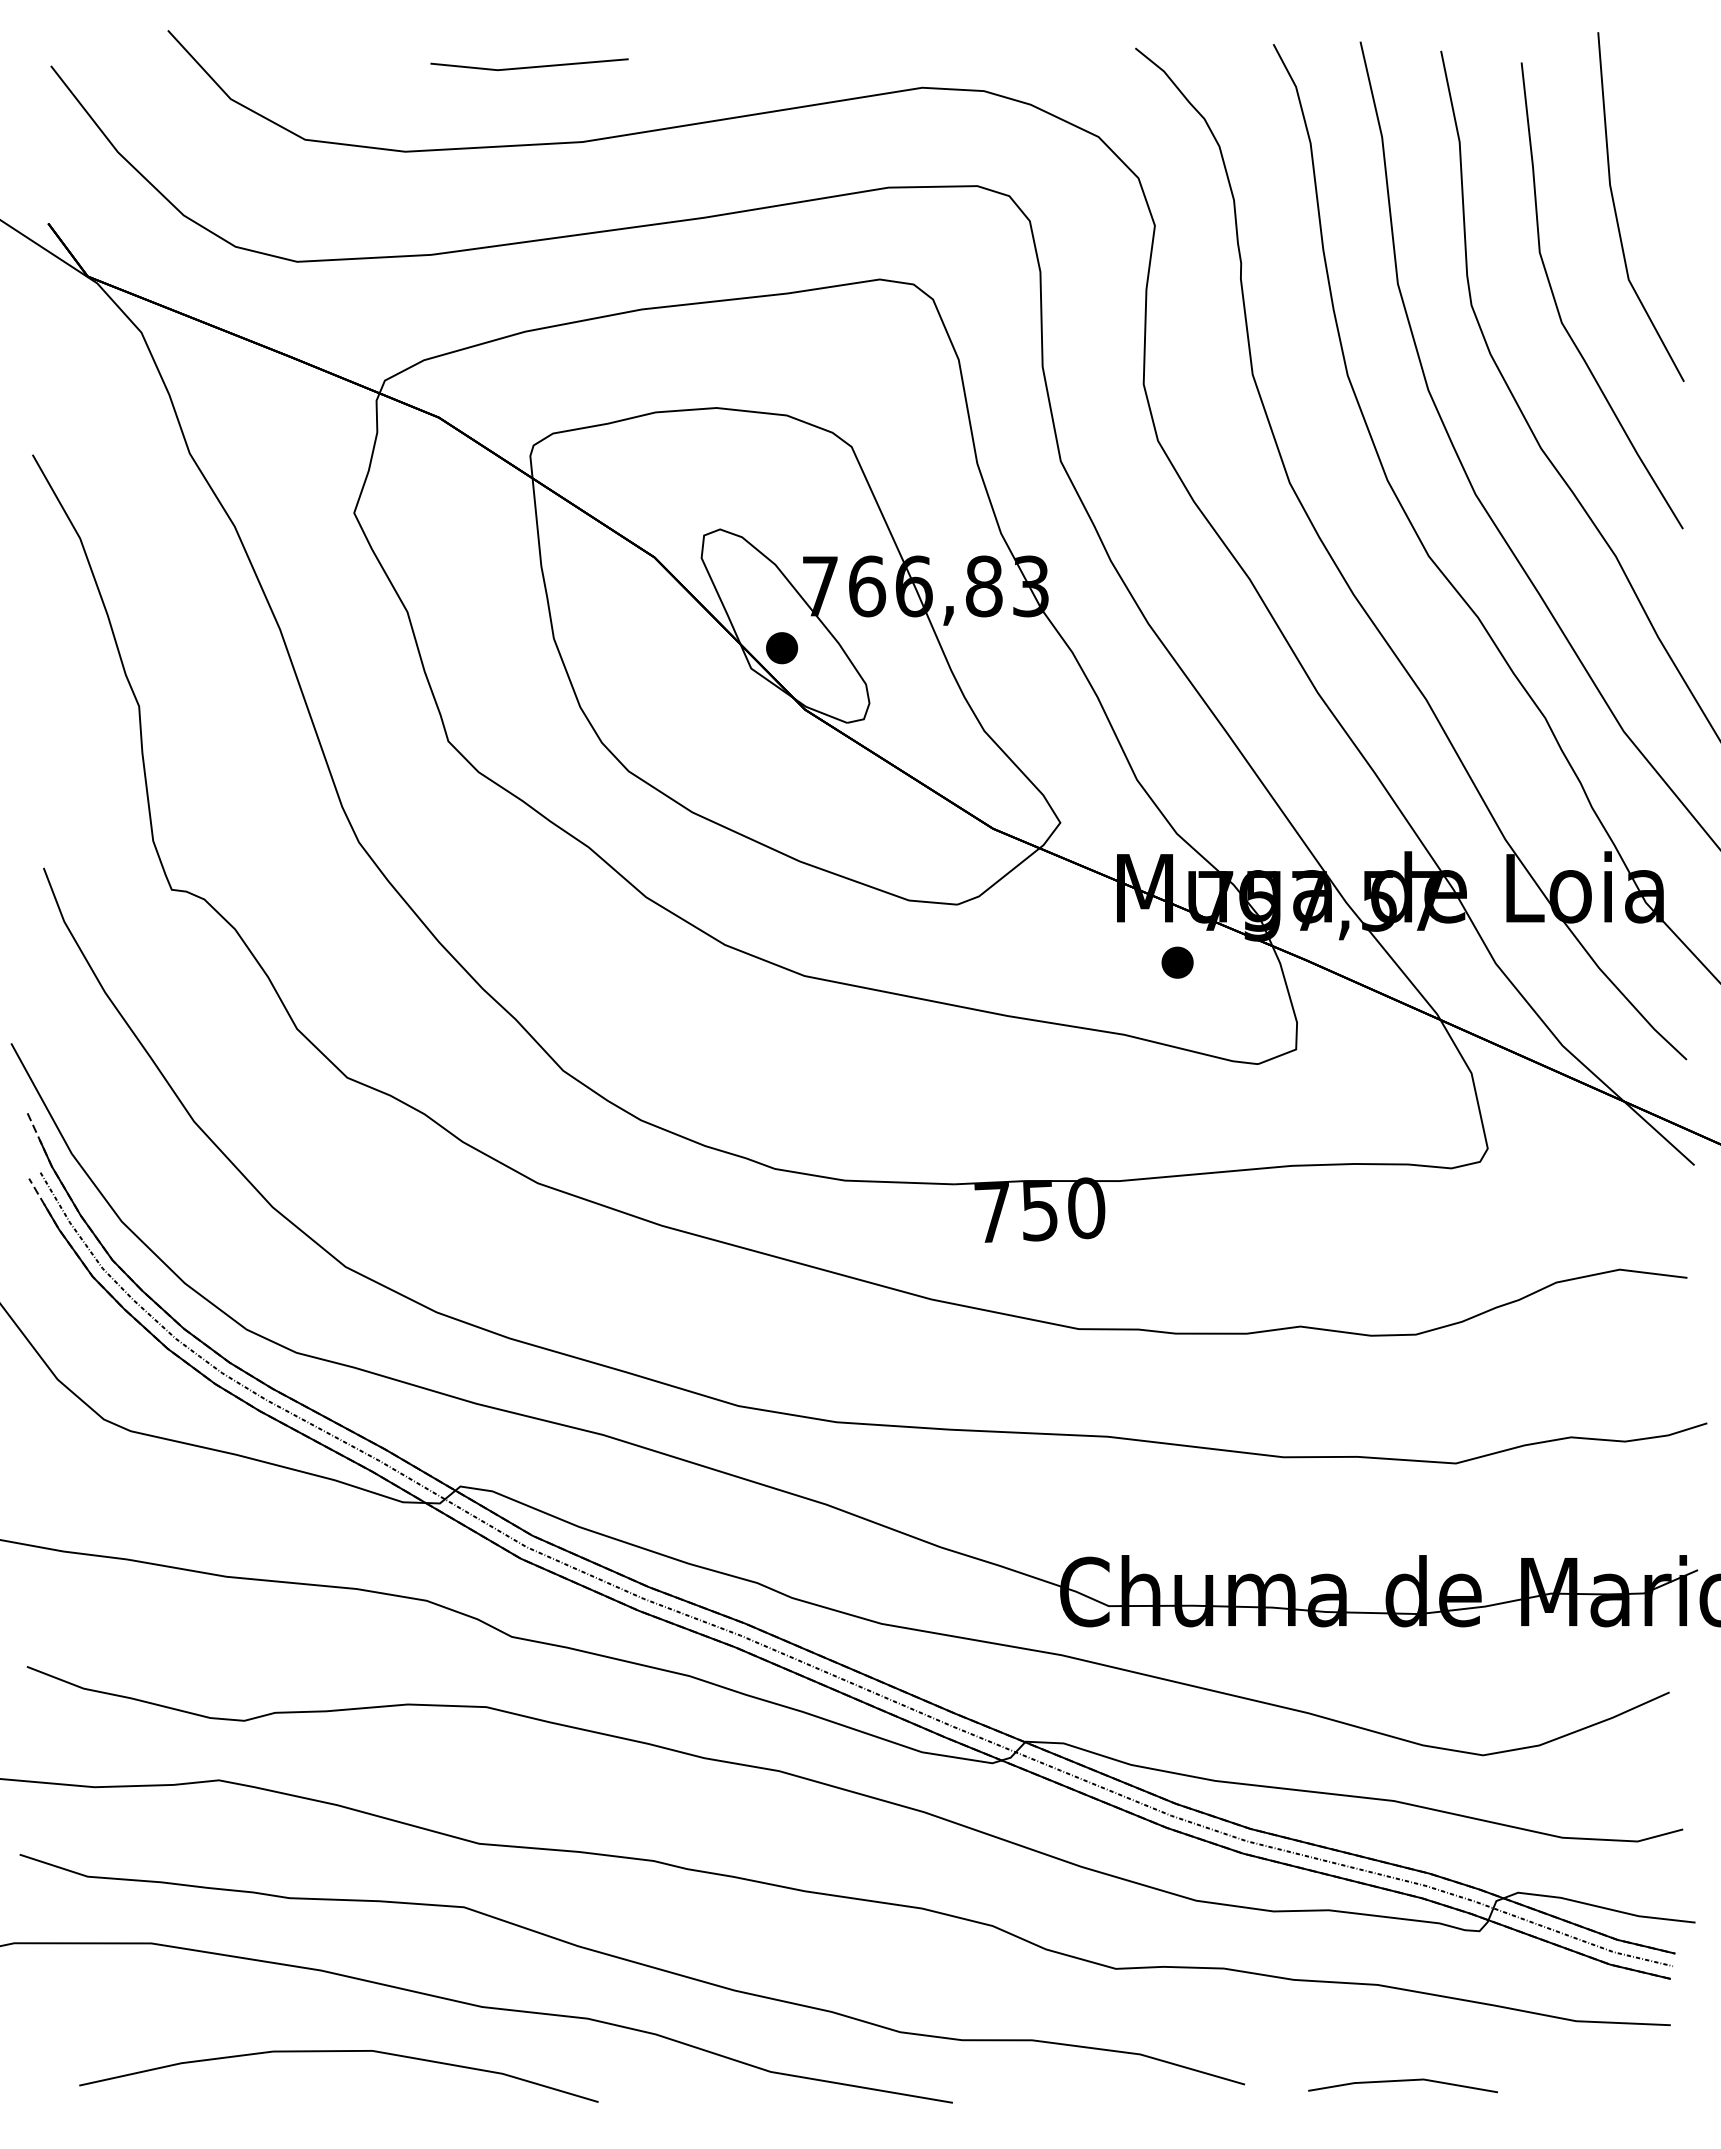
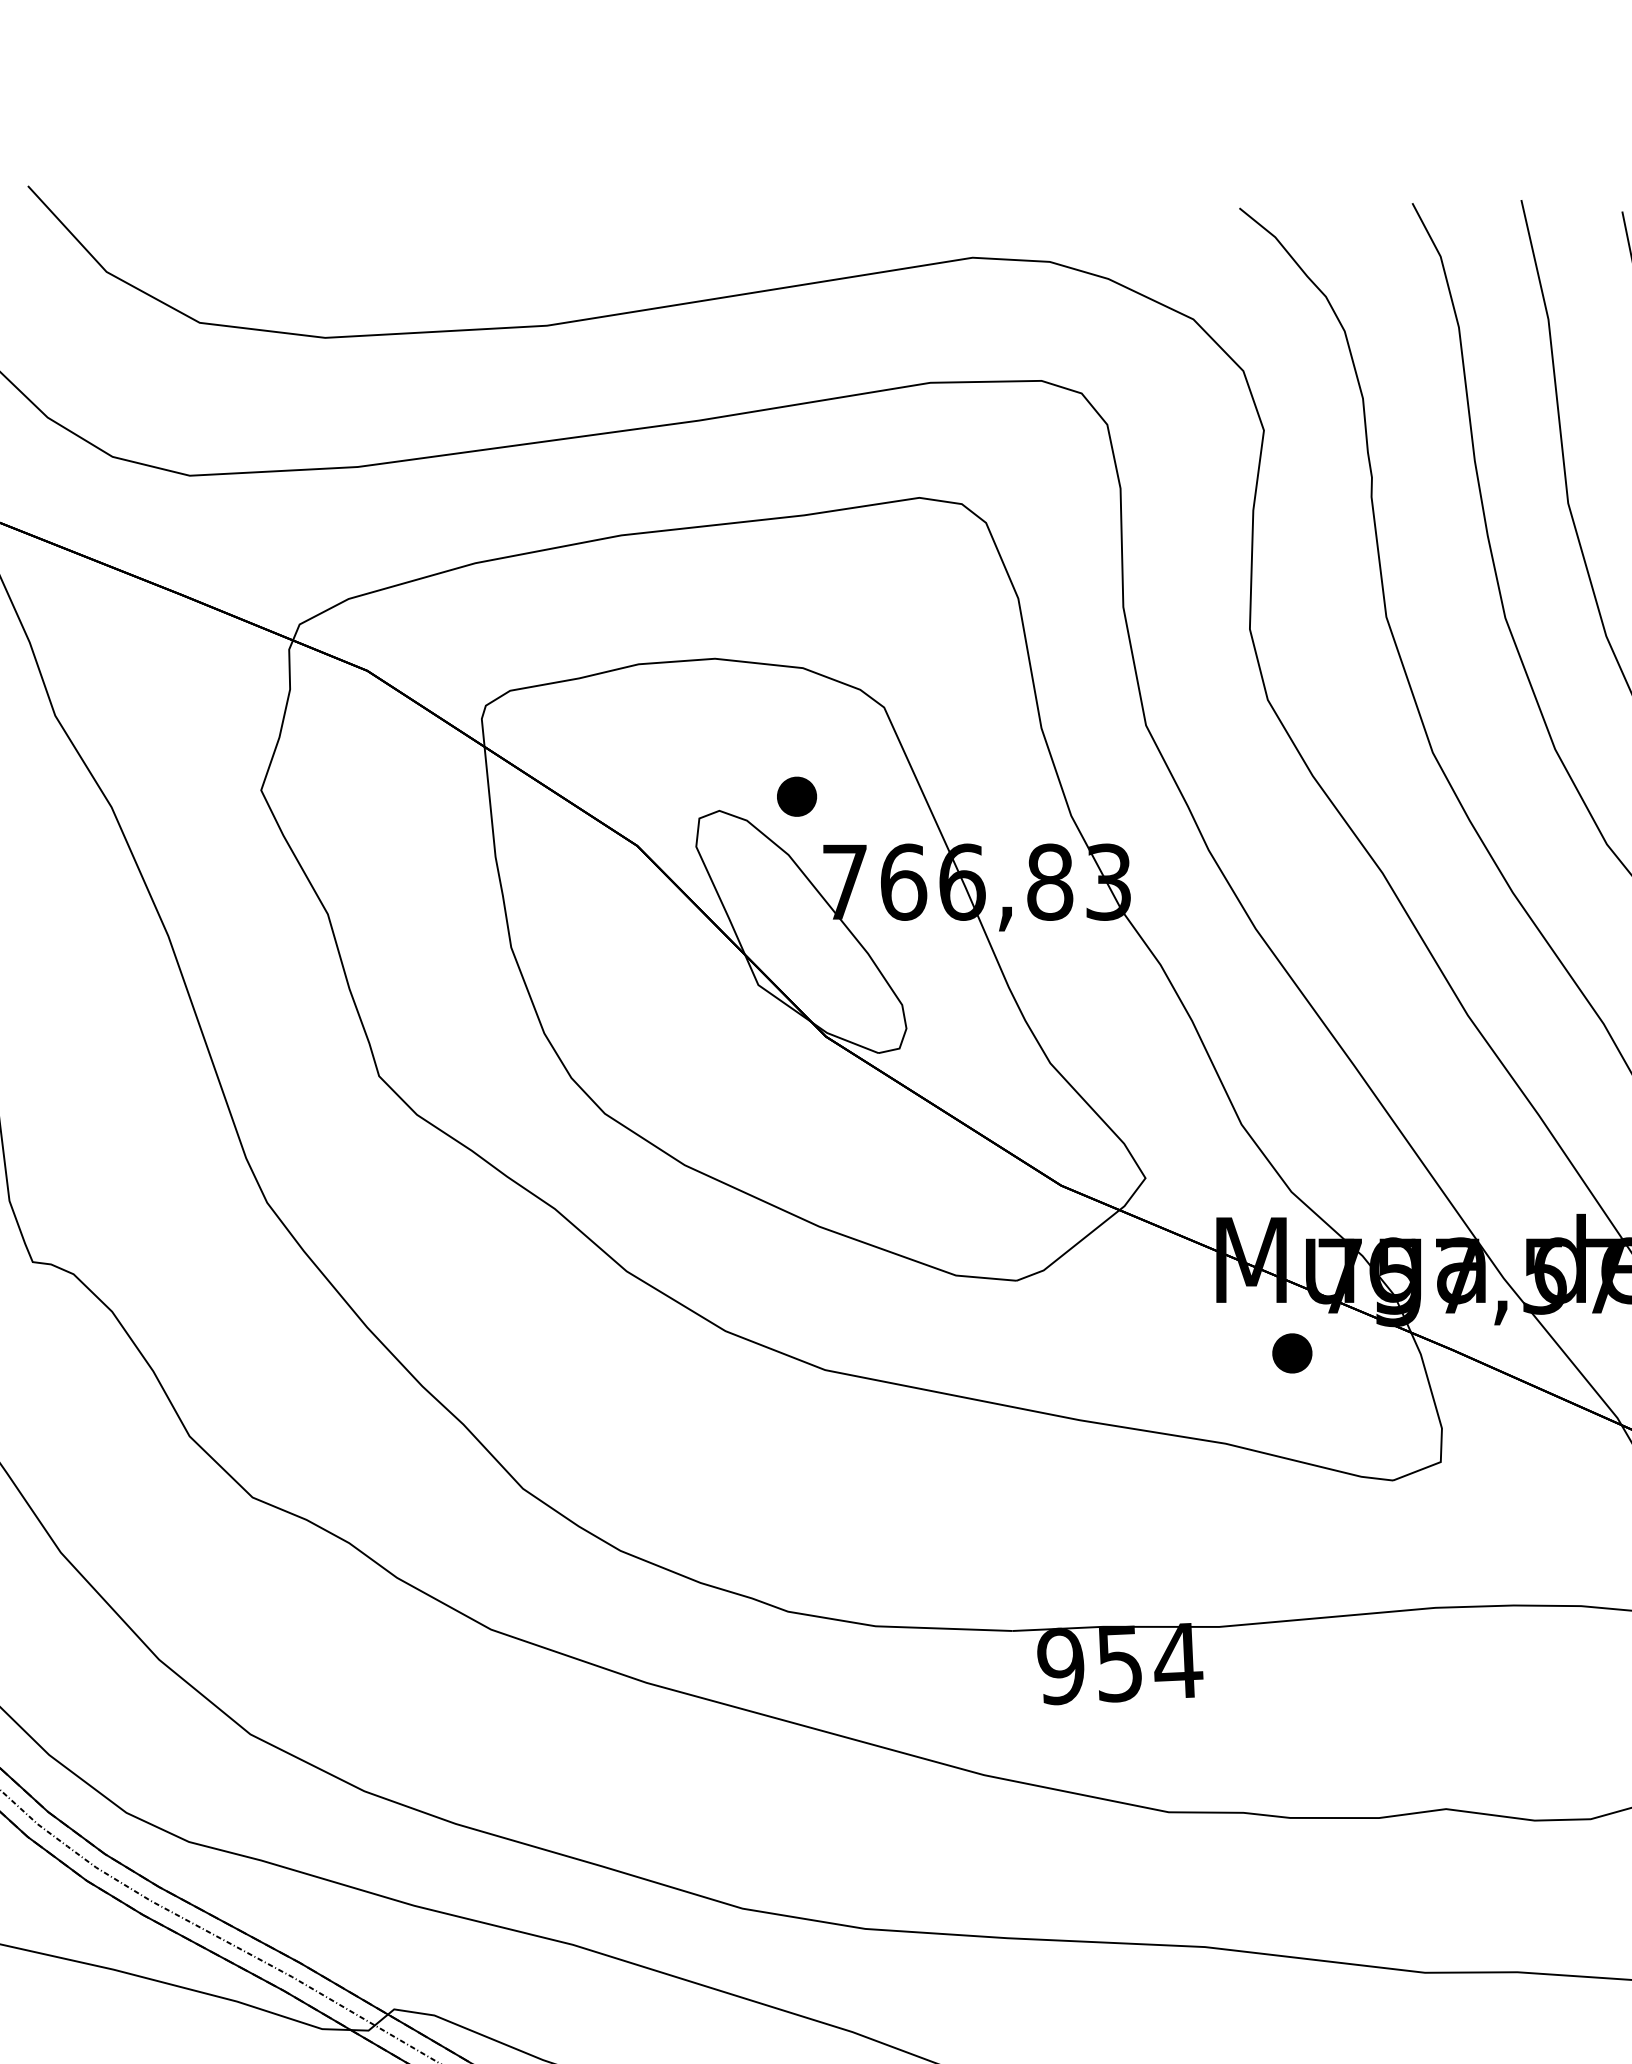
line: (529, 66) -> (480, 231), removed
part: (782, 648) -> (797, 797), moved
text: (1039, 1210) -> (1119, 1663), 750 -> 954

